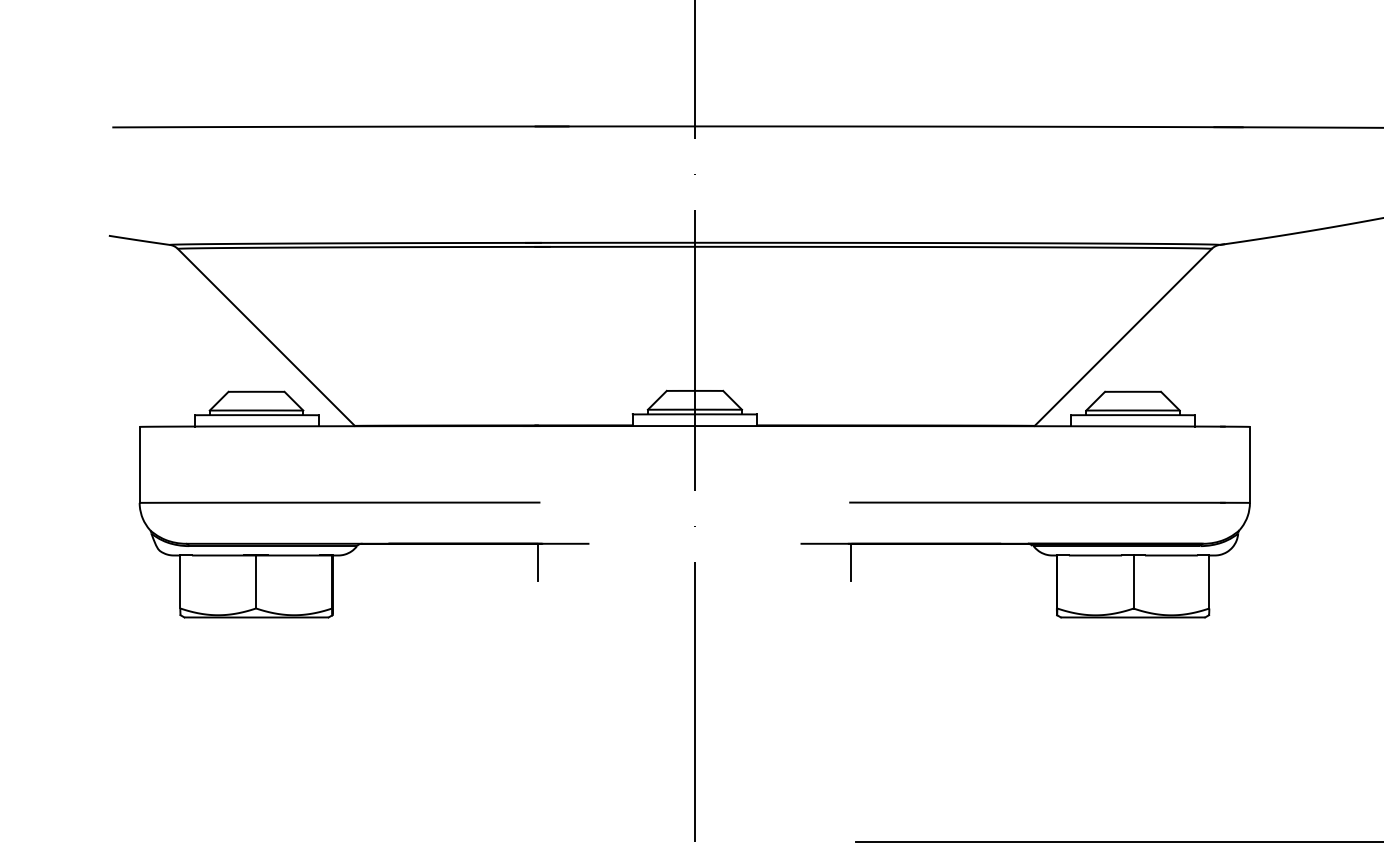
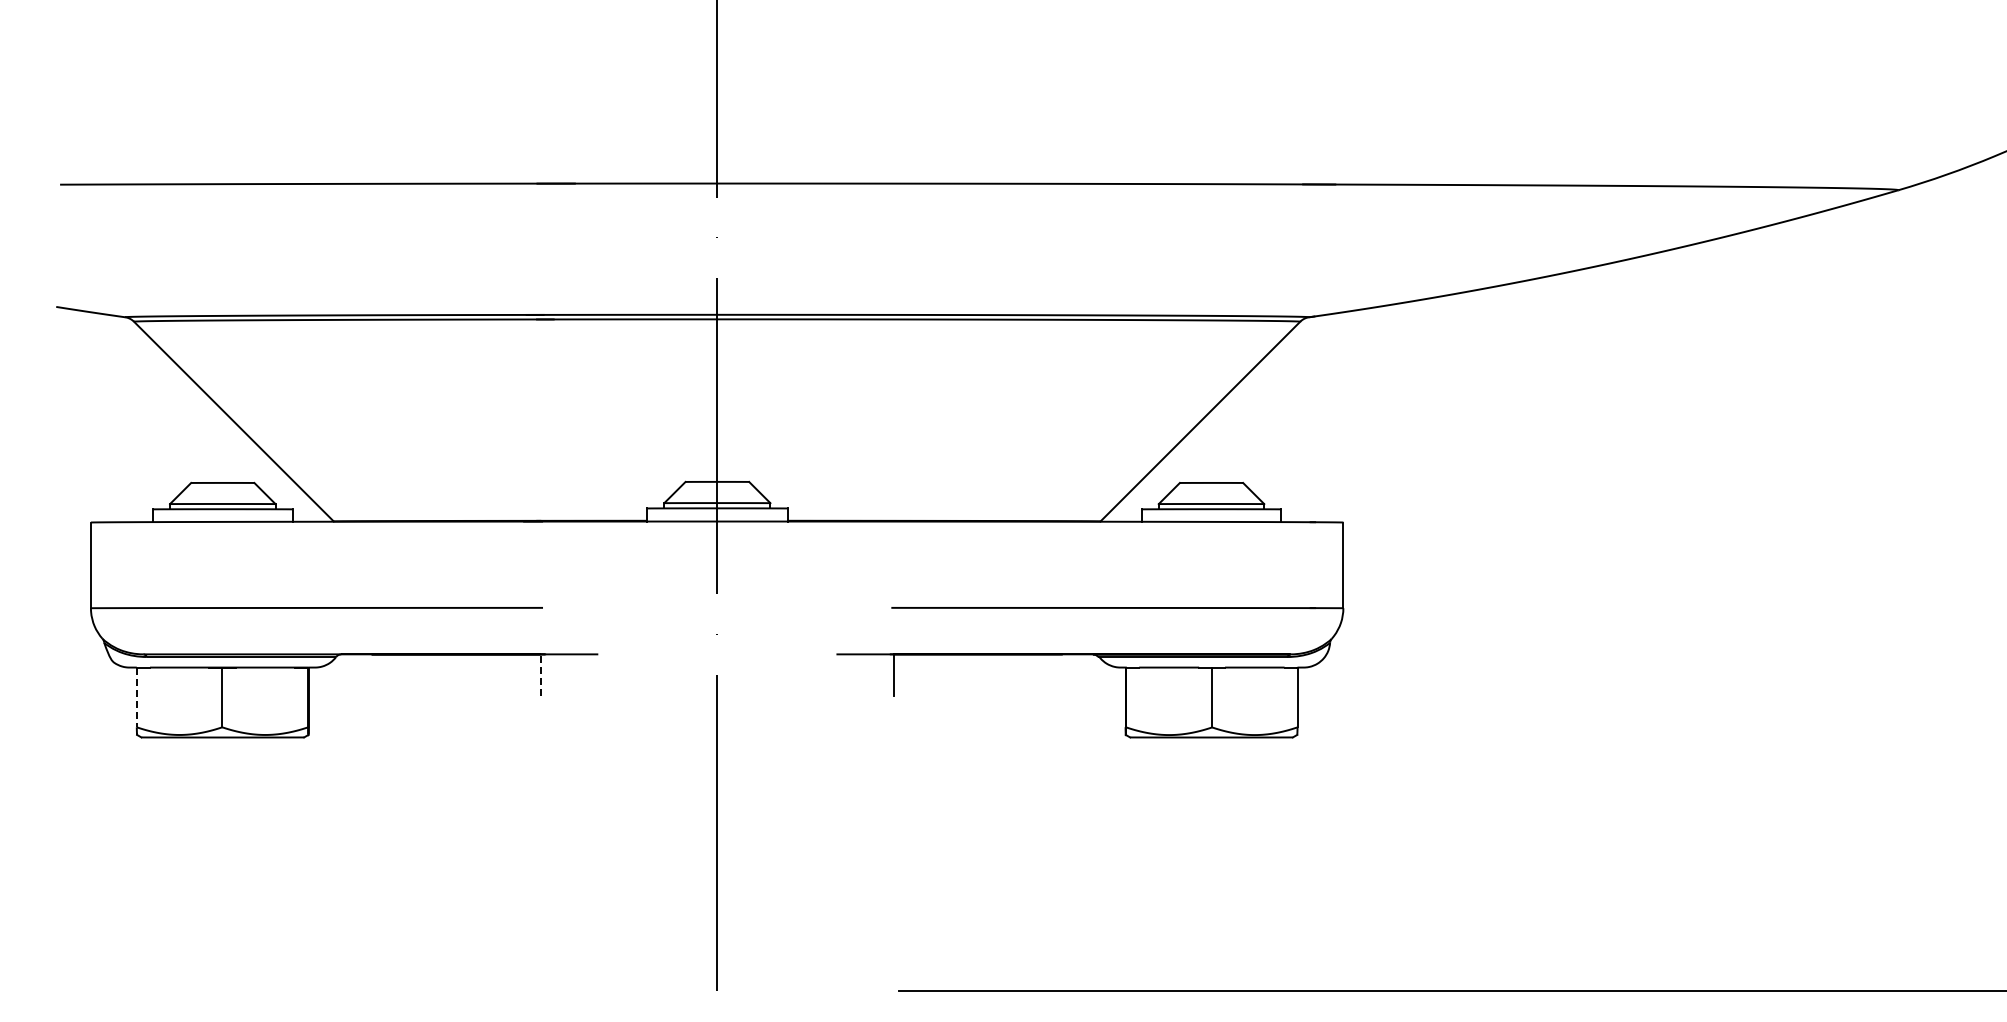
line: (538, 561) -> (540, 674), solid -> dashed
line: (180, 582) -> (136, 697), solid -> dashed

